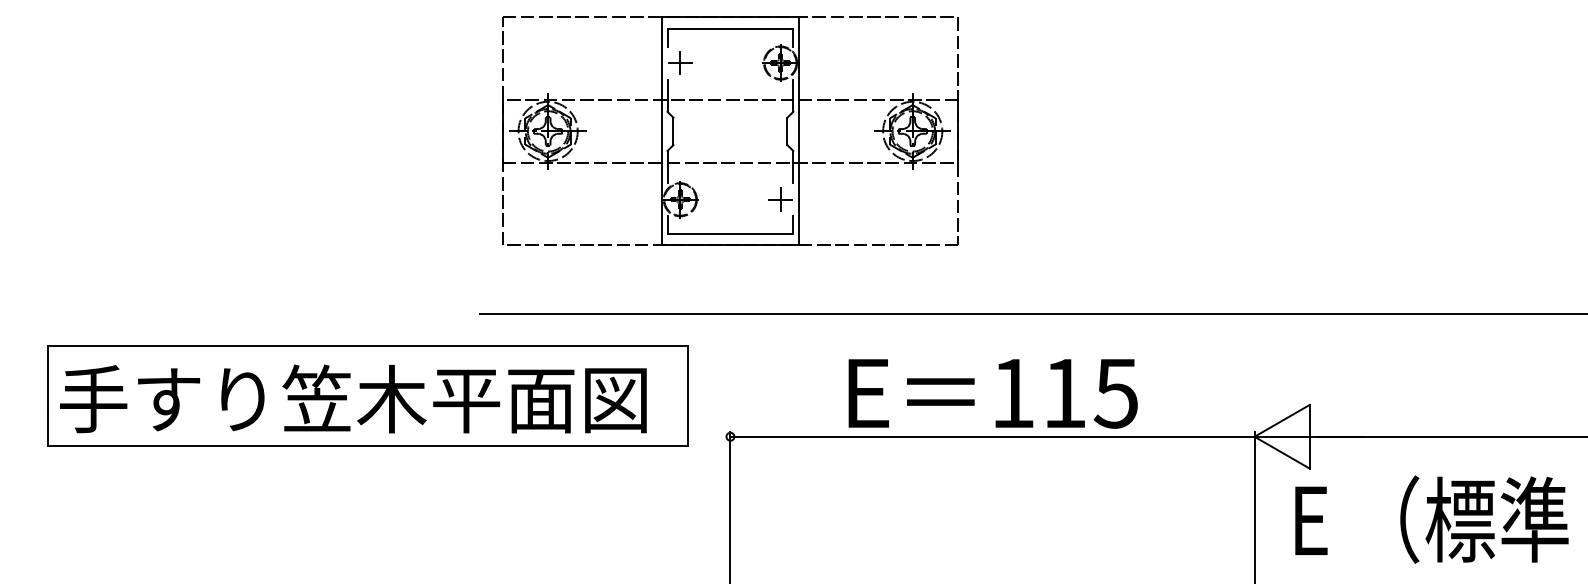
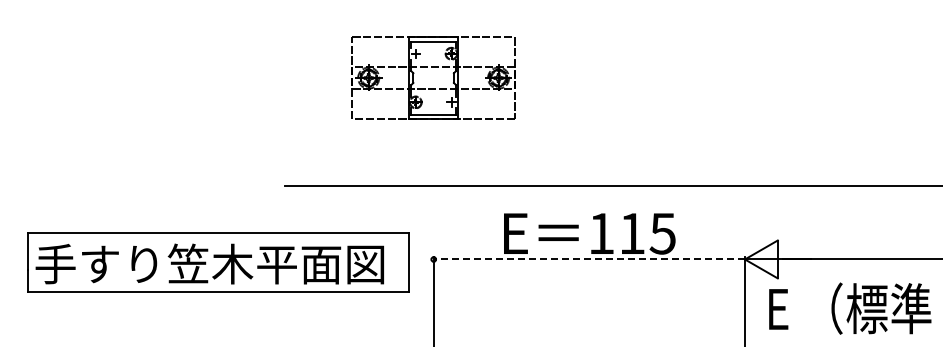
part: (730, 130) -> (433, 77), size x0.6
part: (367, 396) -> (218, 262), moved
line: (992, 436) -> (589, 259), solid -> dashed

